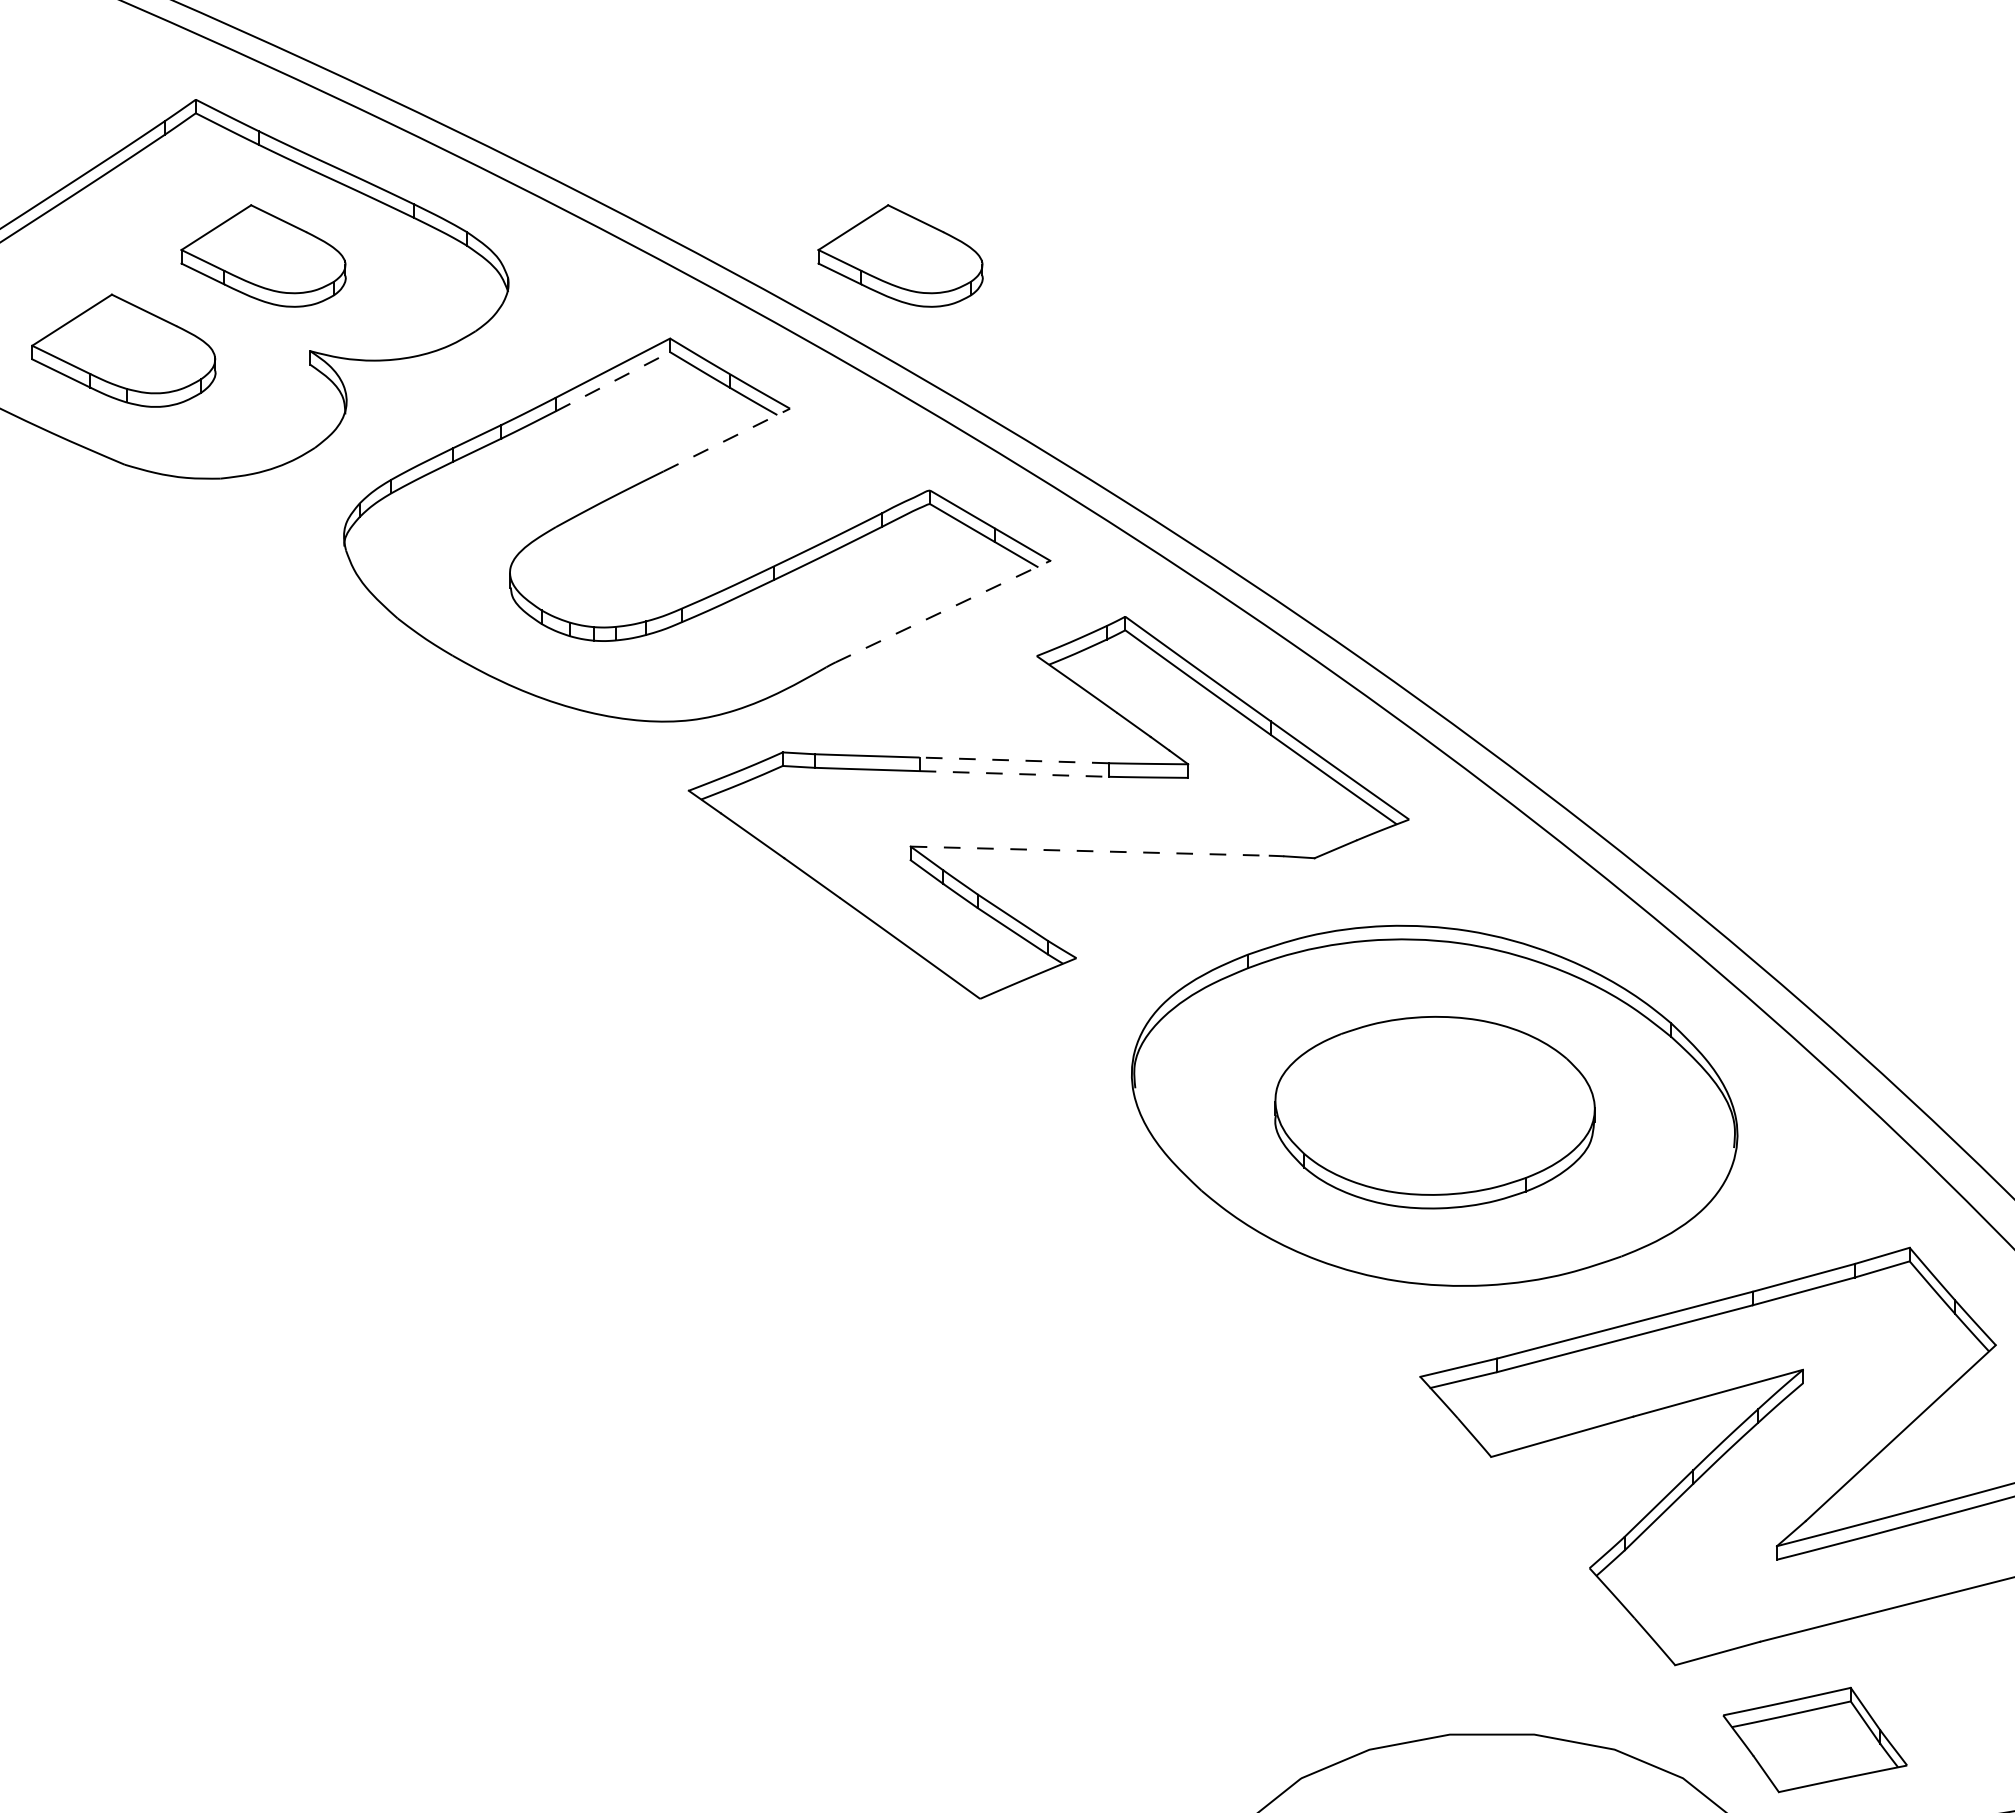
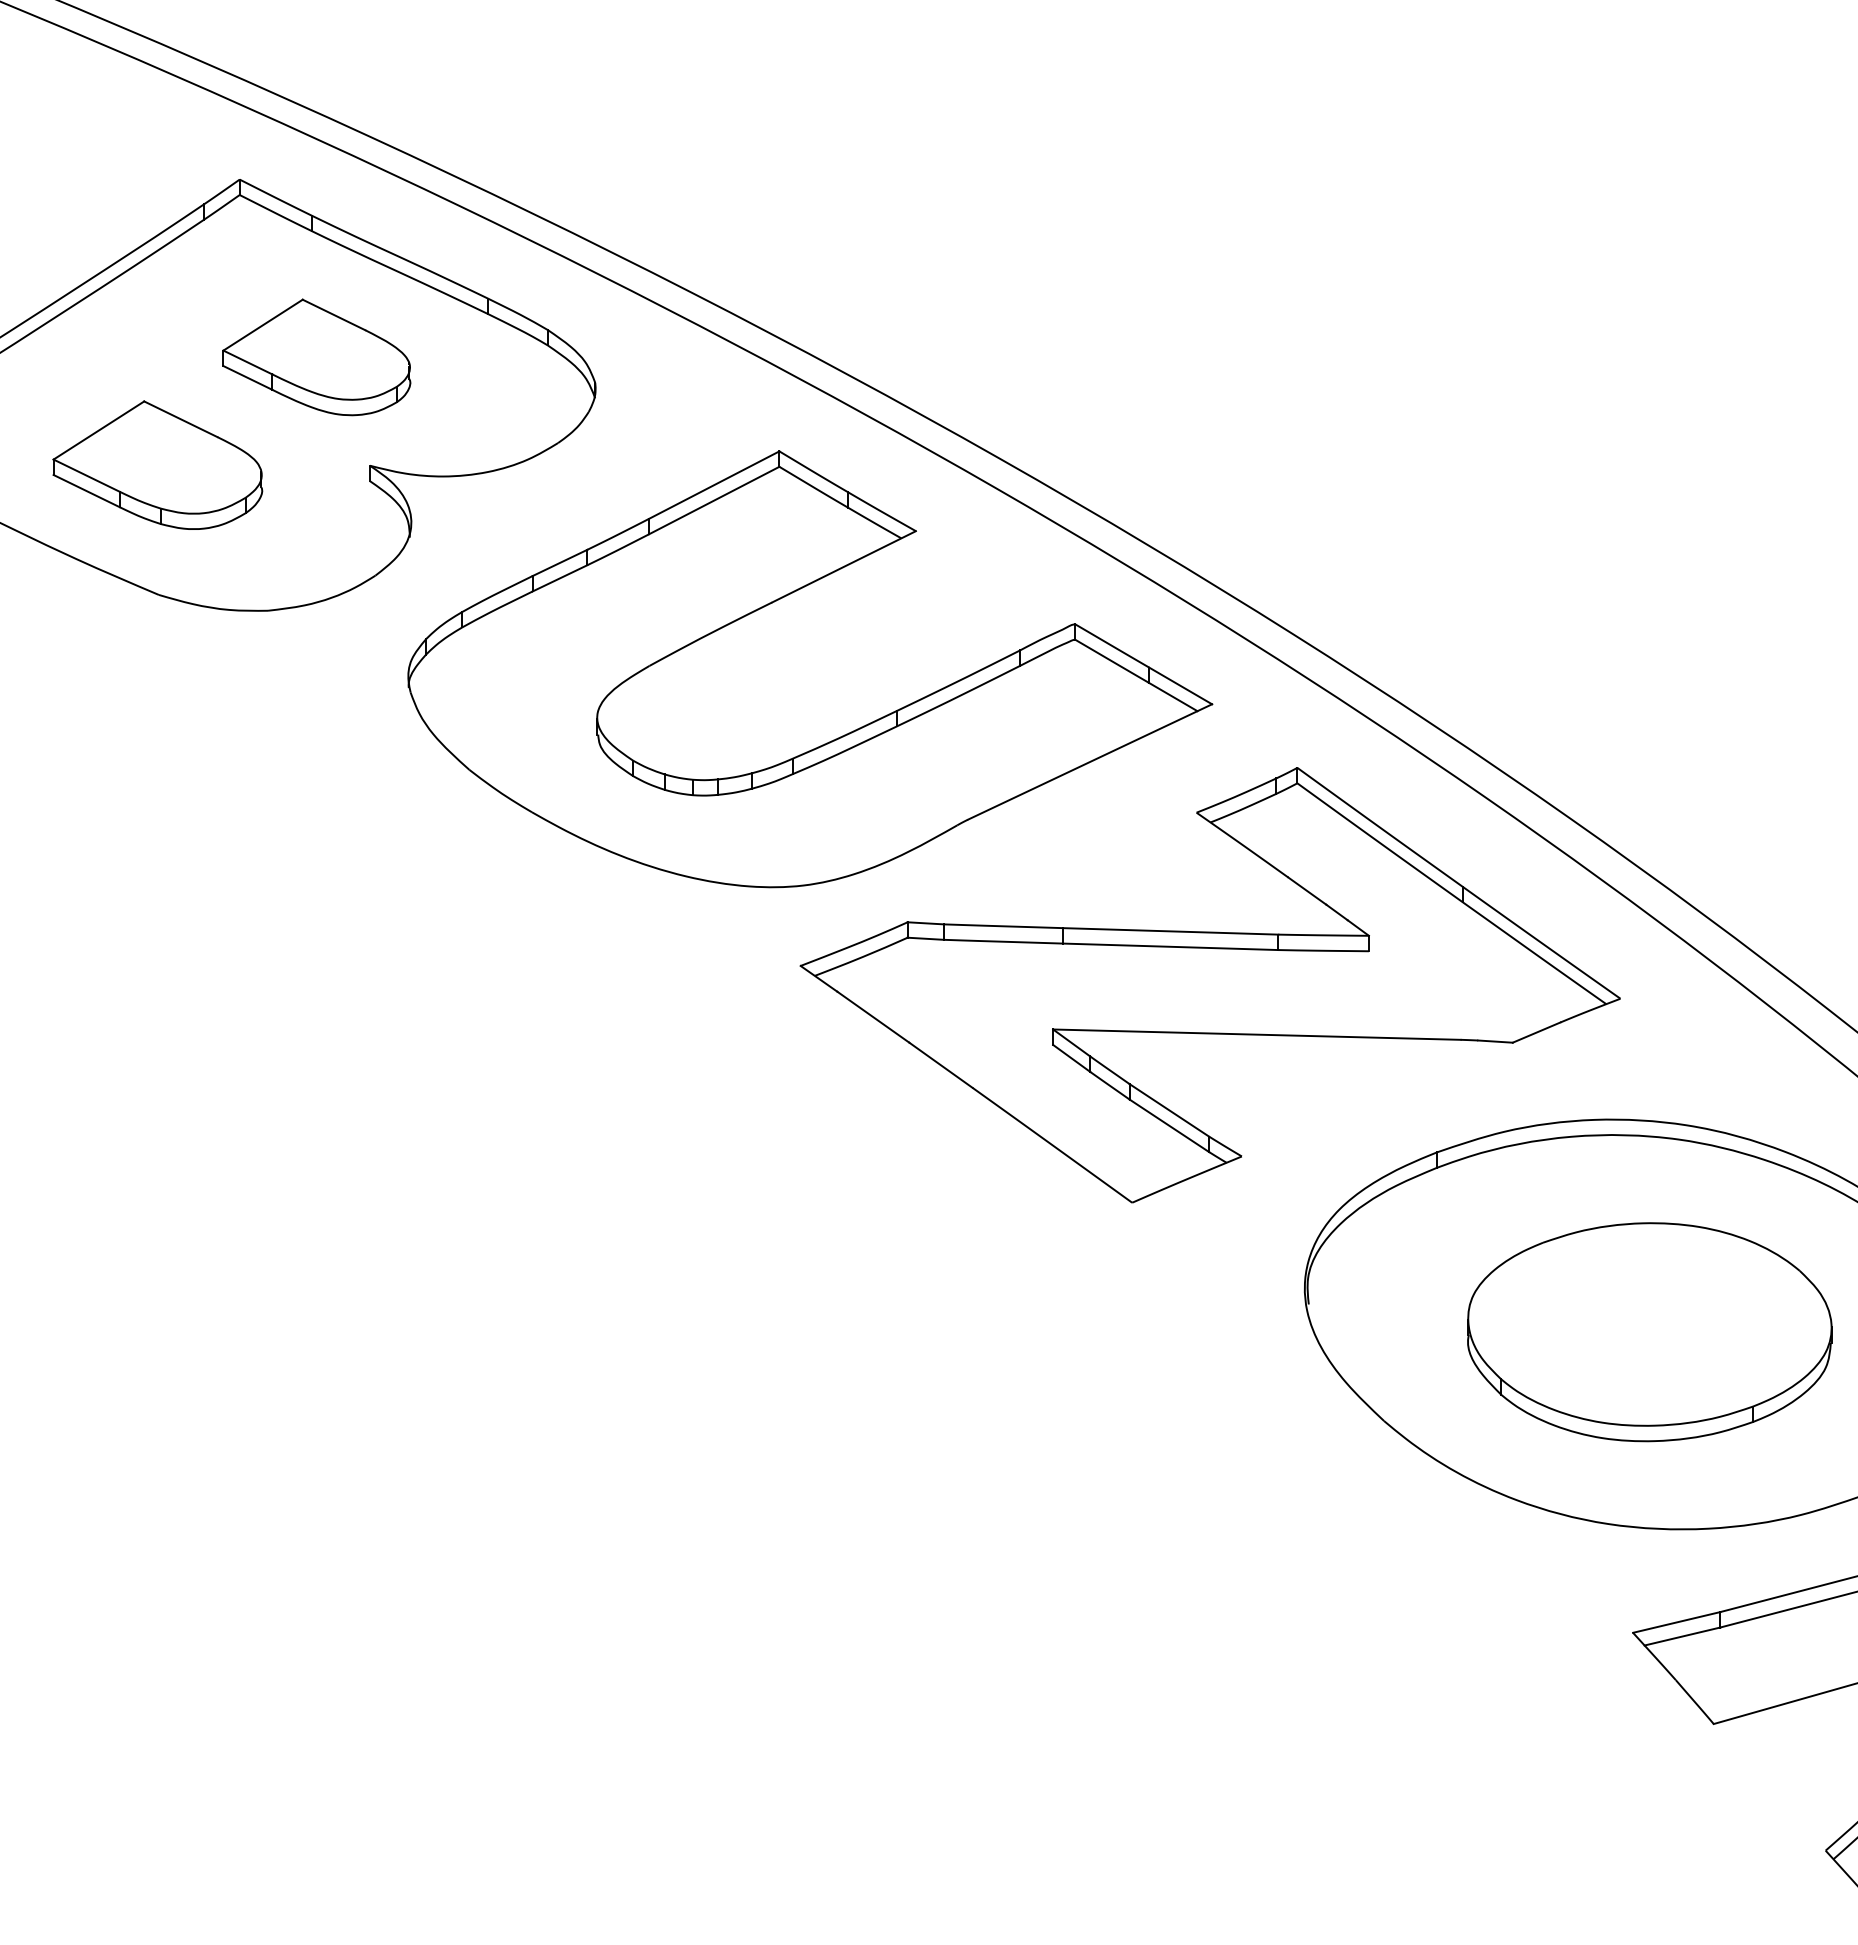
part: (900, 255) -> (1041, 356), removed
line: (613, 381) -> (714, 500), dashed -> solid
line: (726, 440) -> (843, 567), dashed -> solid
line: (943, 611) -> (1090, 761), dashed -> solid
line: (1014, 760) -> (1171, 931), dashed -> solid
line: (1014, 773) -> (1171, 946), dashed -> solid
line: (1090, 851) -> (1257, 1035), dashed -> solid

